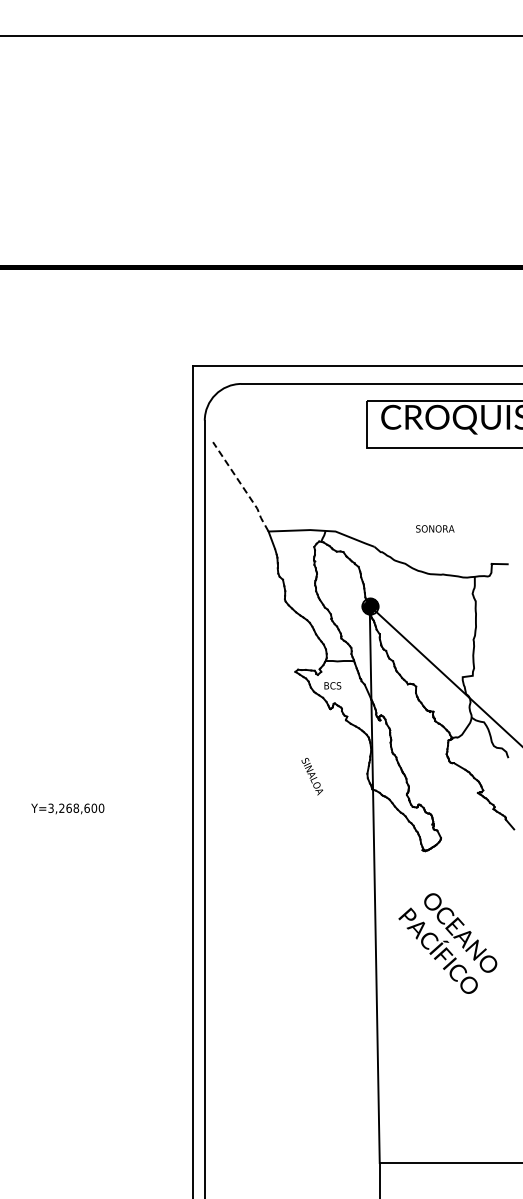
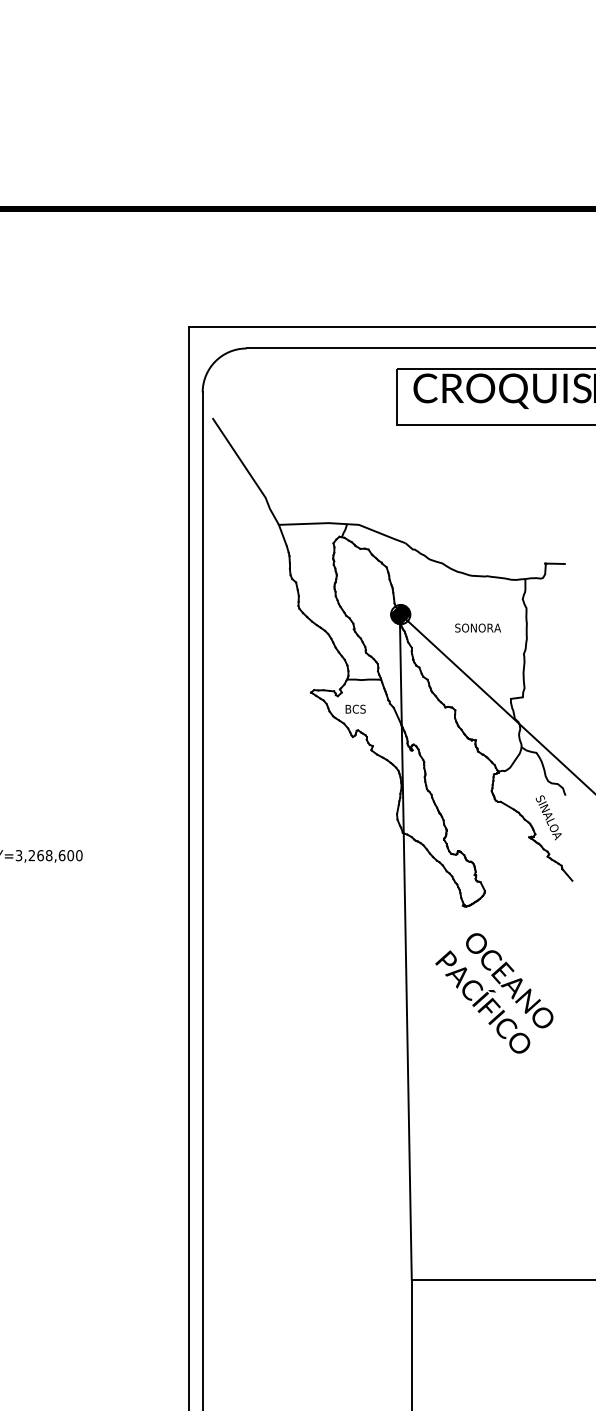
line: (242, 486) -> (247, 471), dashed -> solid
text: (435, 528) -> (478, 627), moved
text: (312, 776) -> (548, 817), moved
text: (447, 943) -> (493, 993), moved

